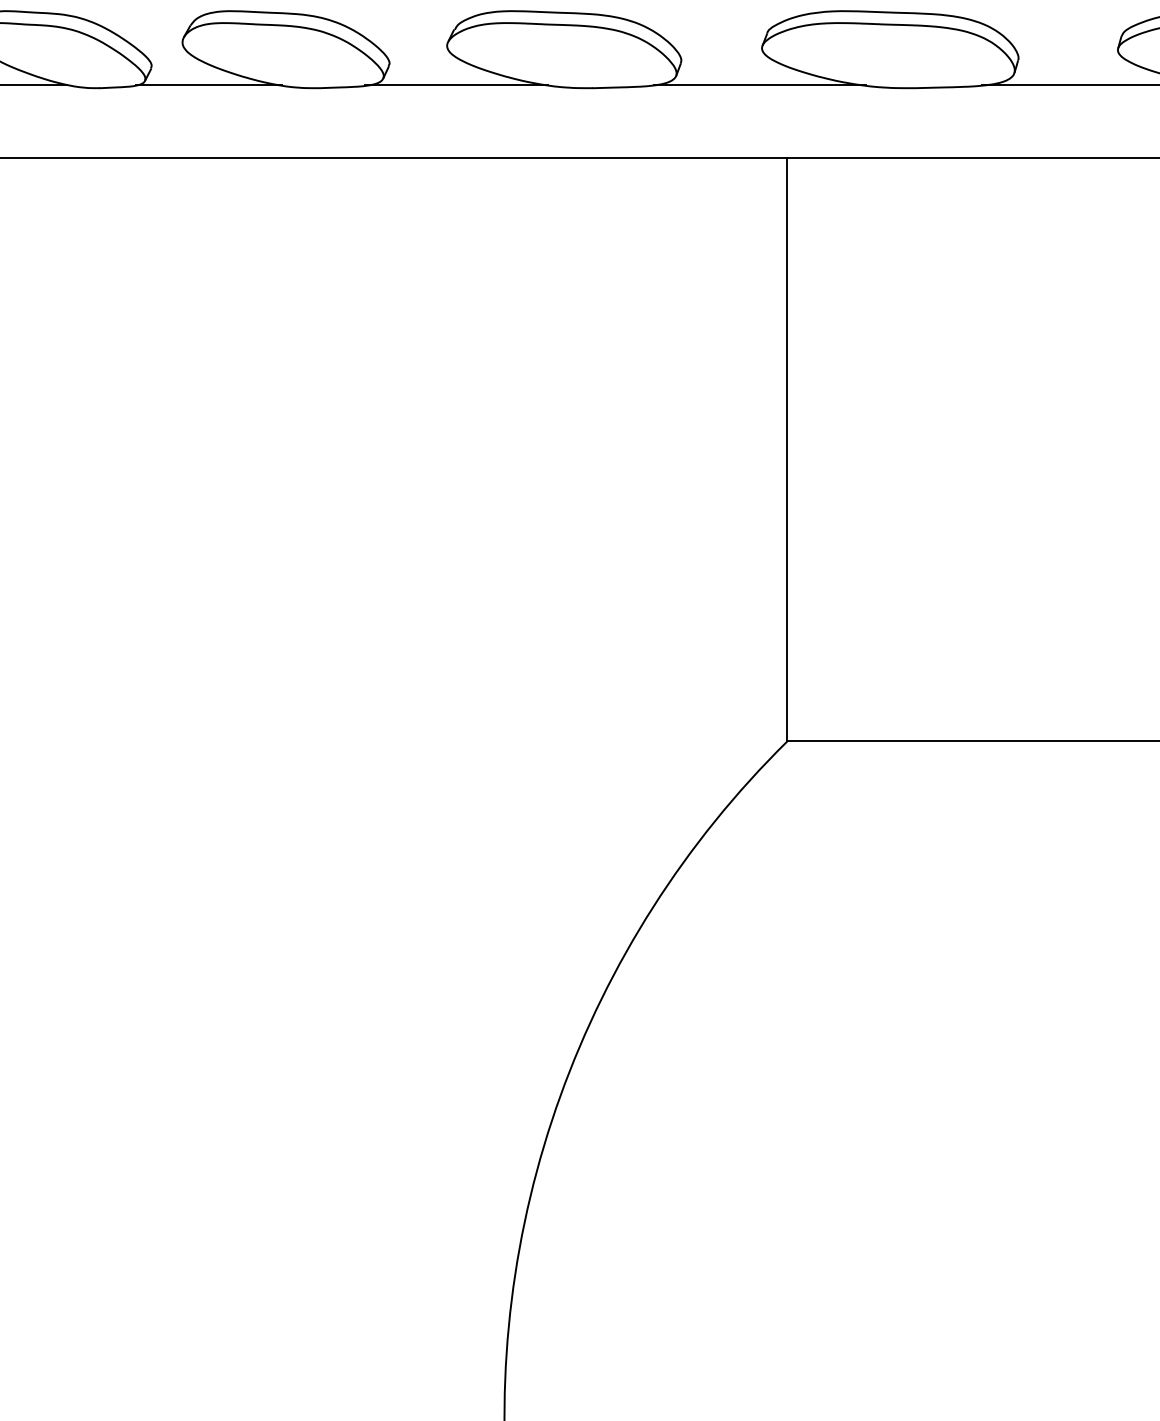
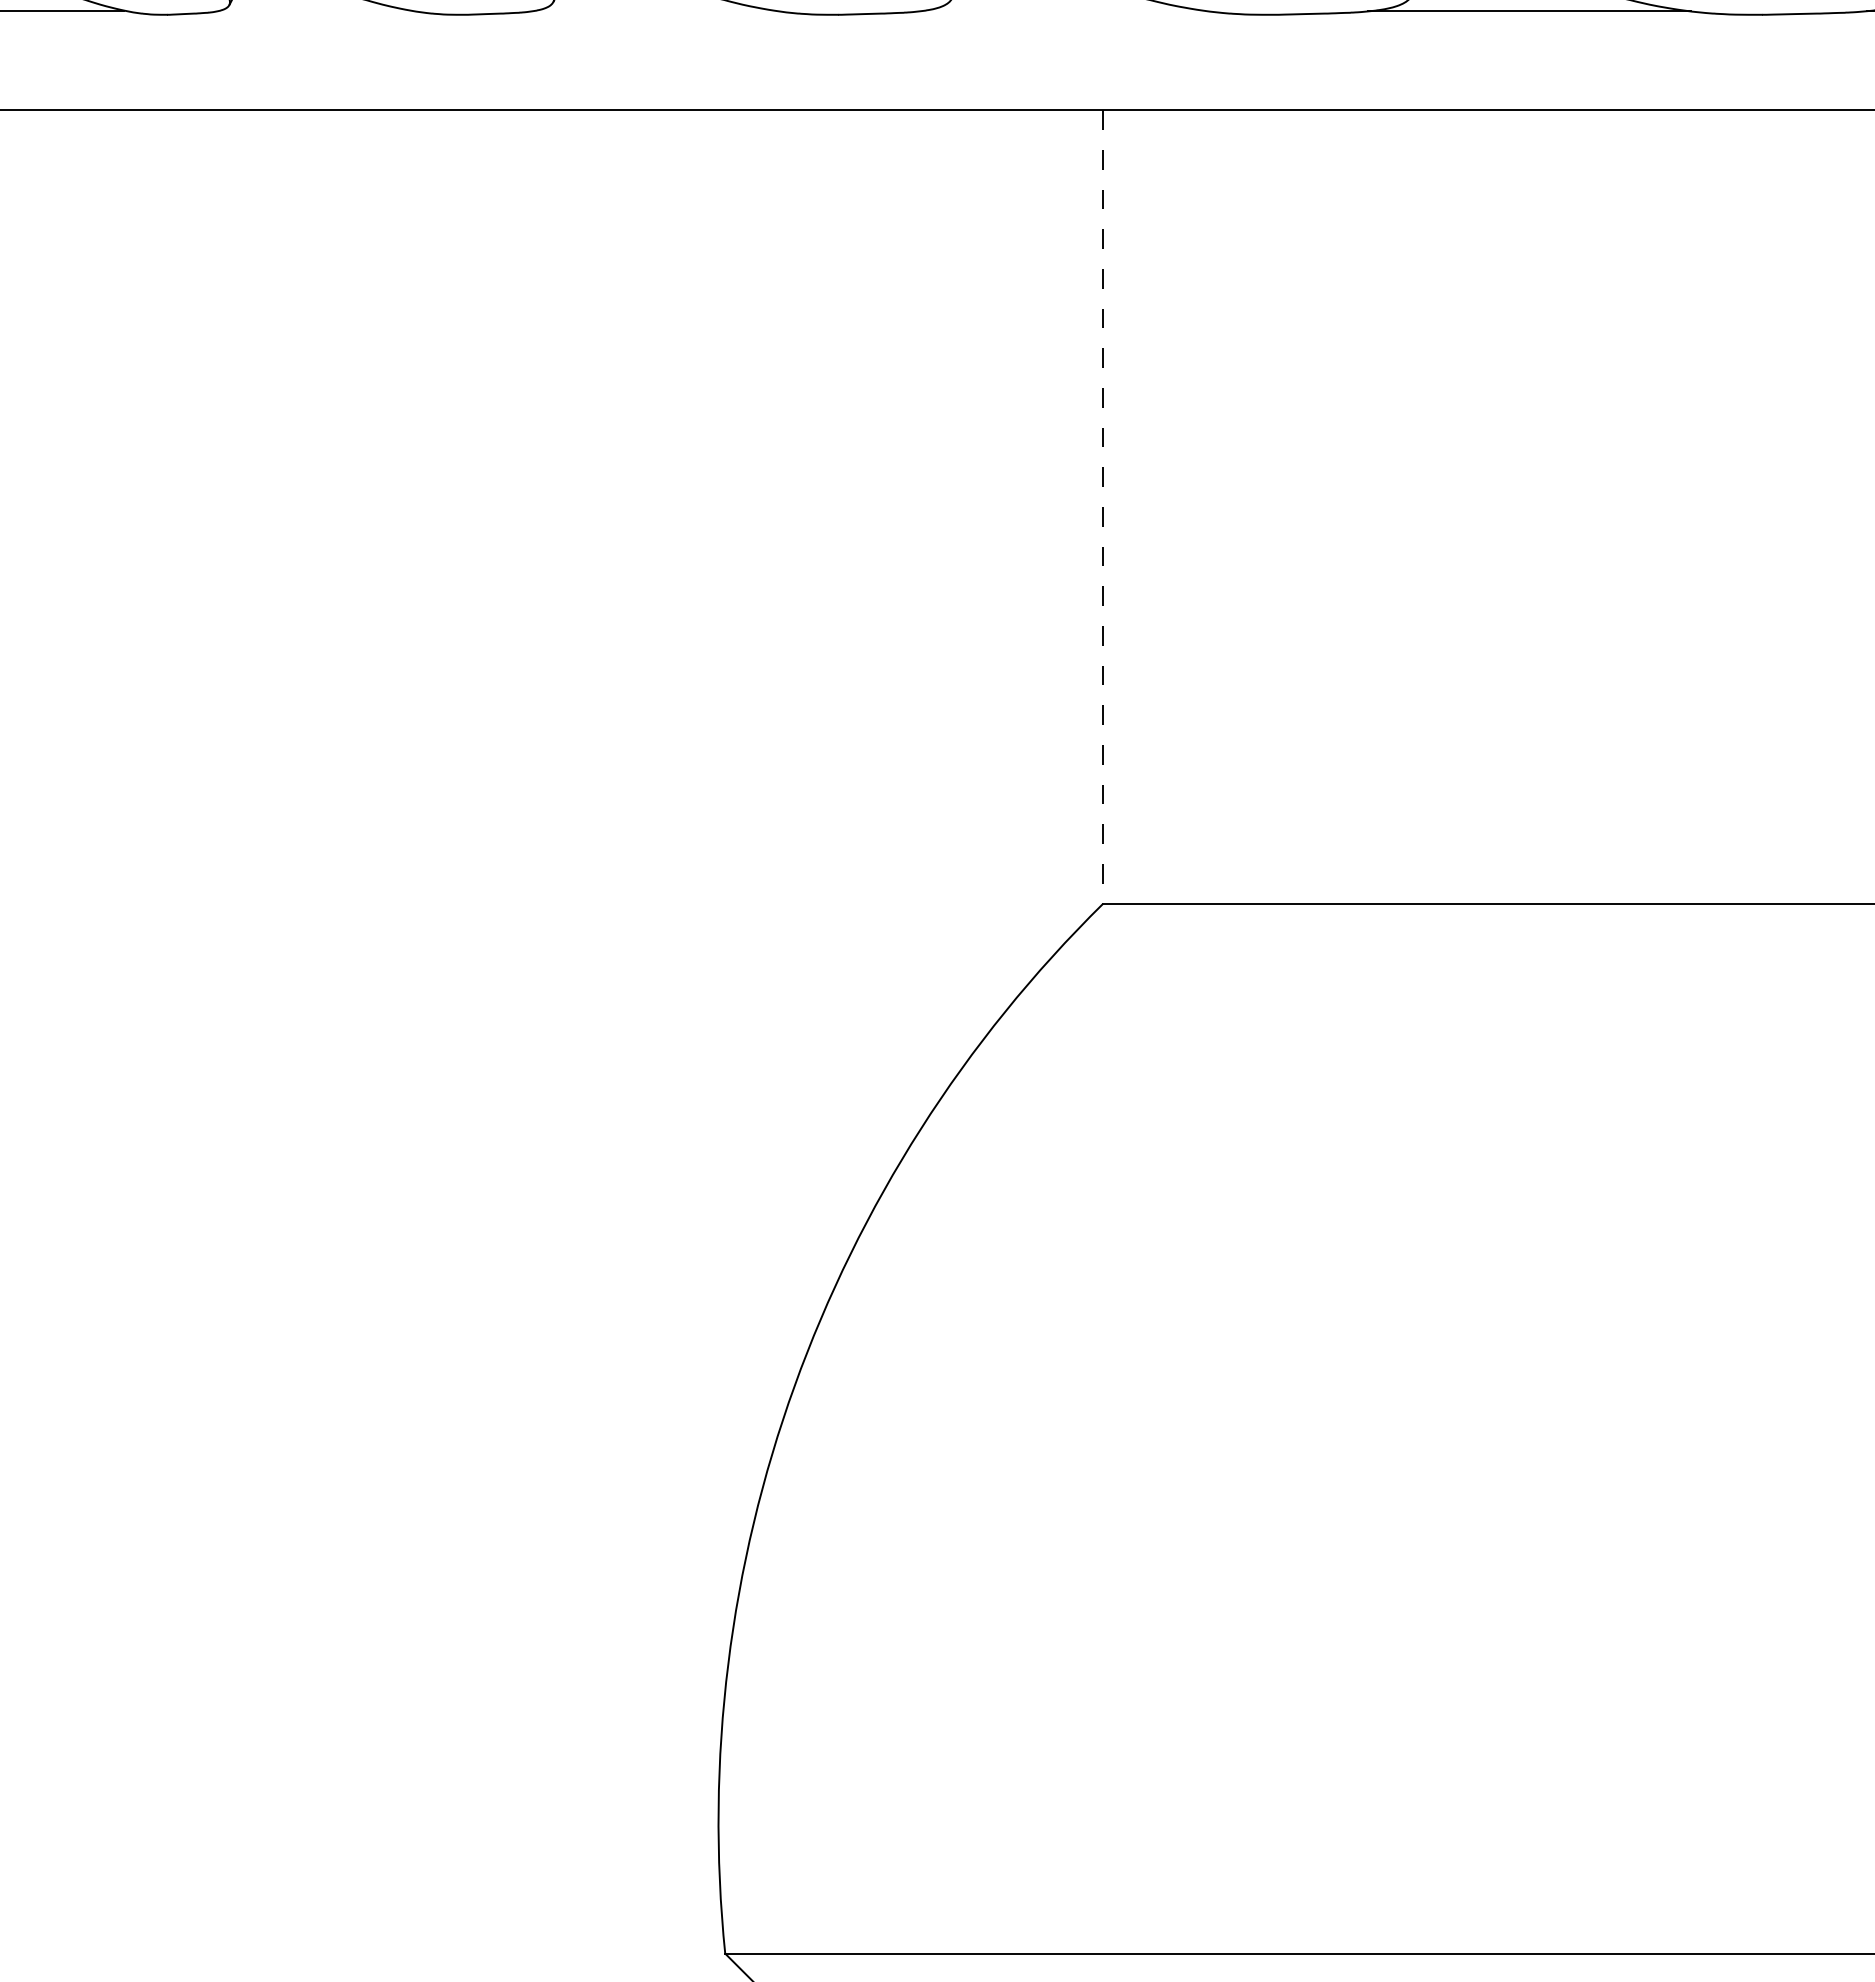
line: (209, 85) -> (316, 11), removed
line: (456, 85) -> (653, 11), removed
line: (759, 85) -> (1065, 11), removed
line: (787, 449) -> (1103, 506), solid -> dashed

